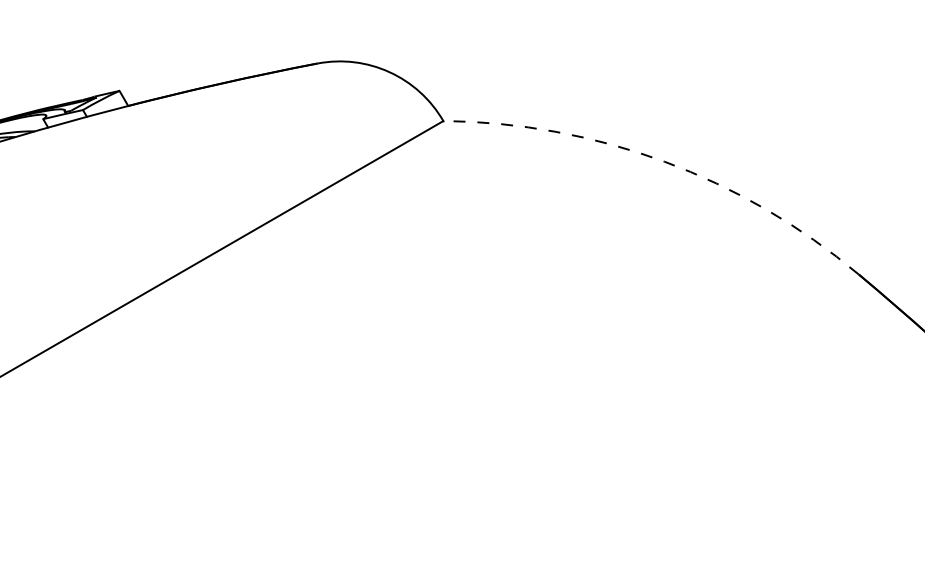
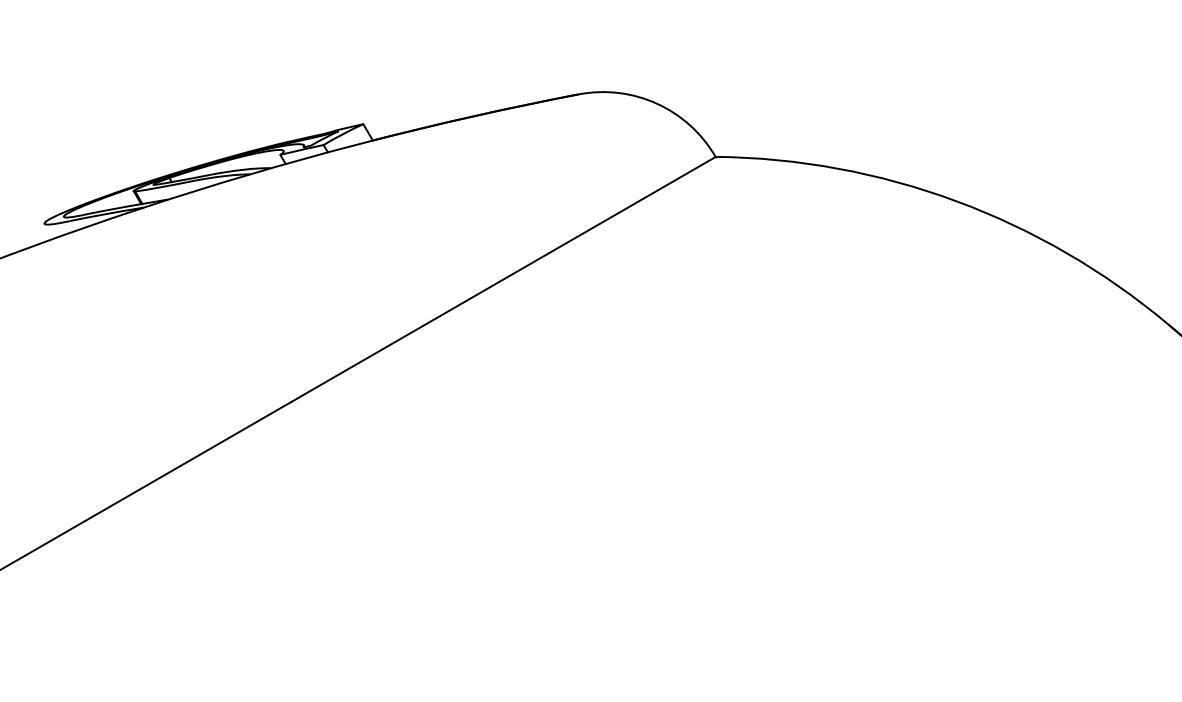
arc: (664, 161) -> (956, 201), dashed -> solid

